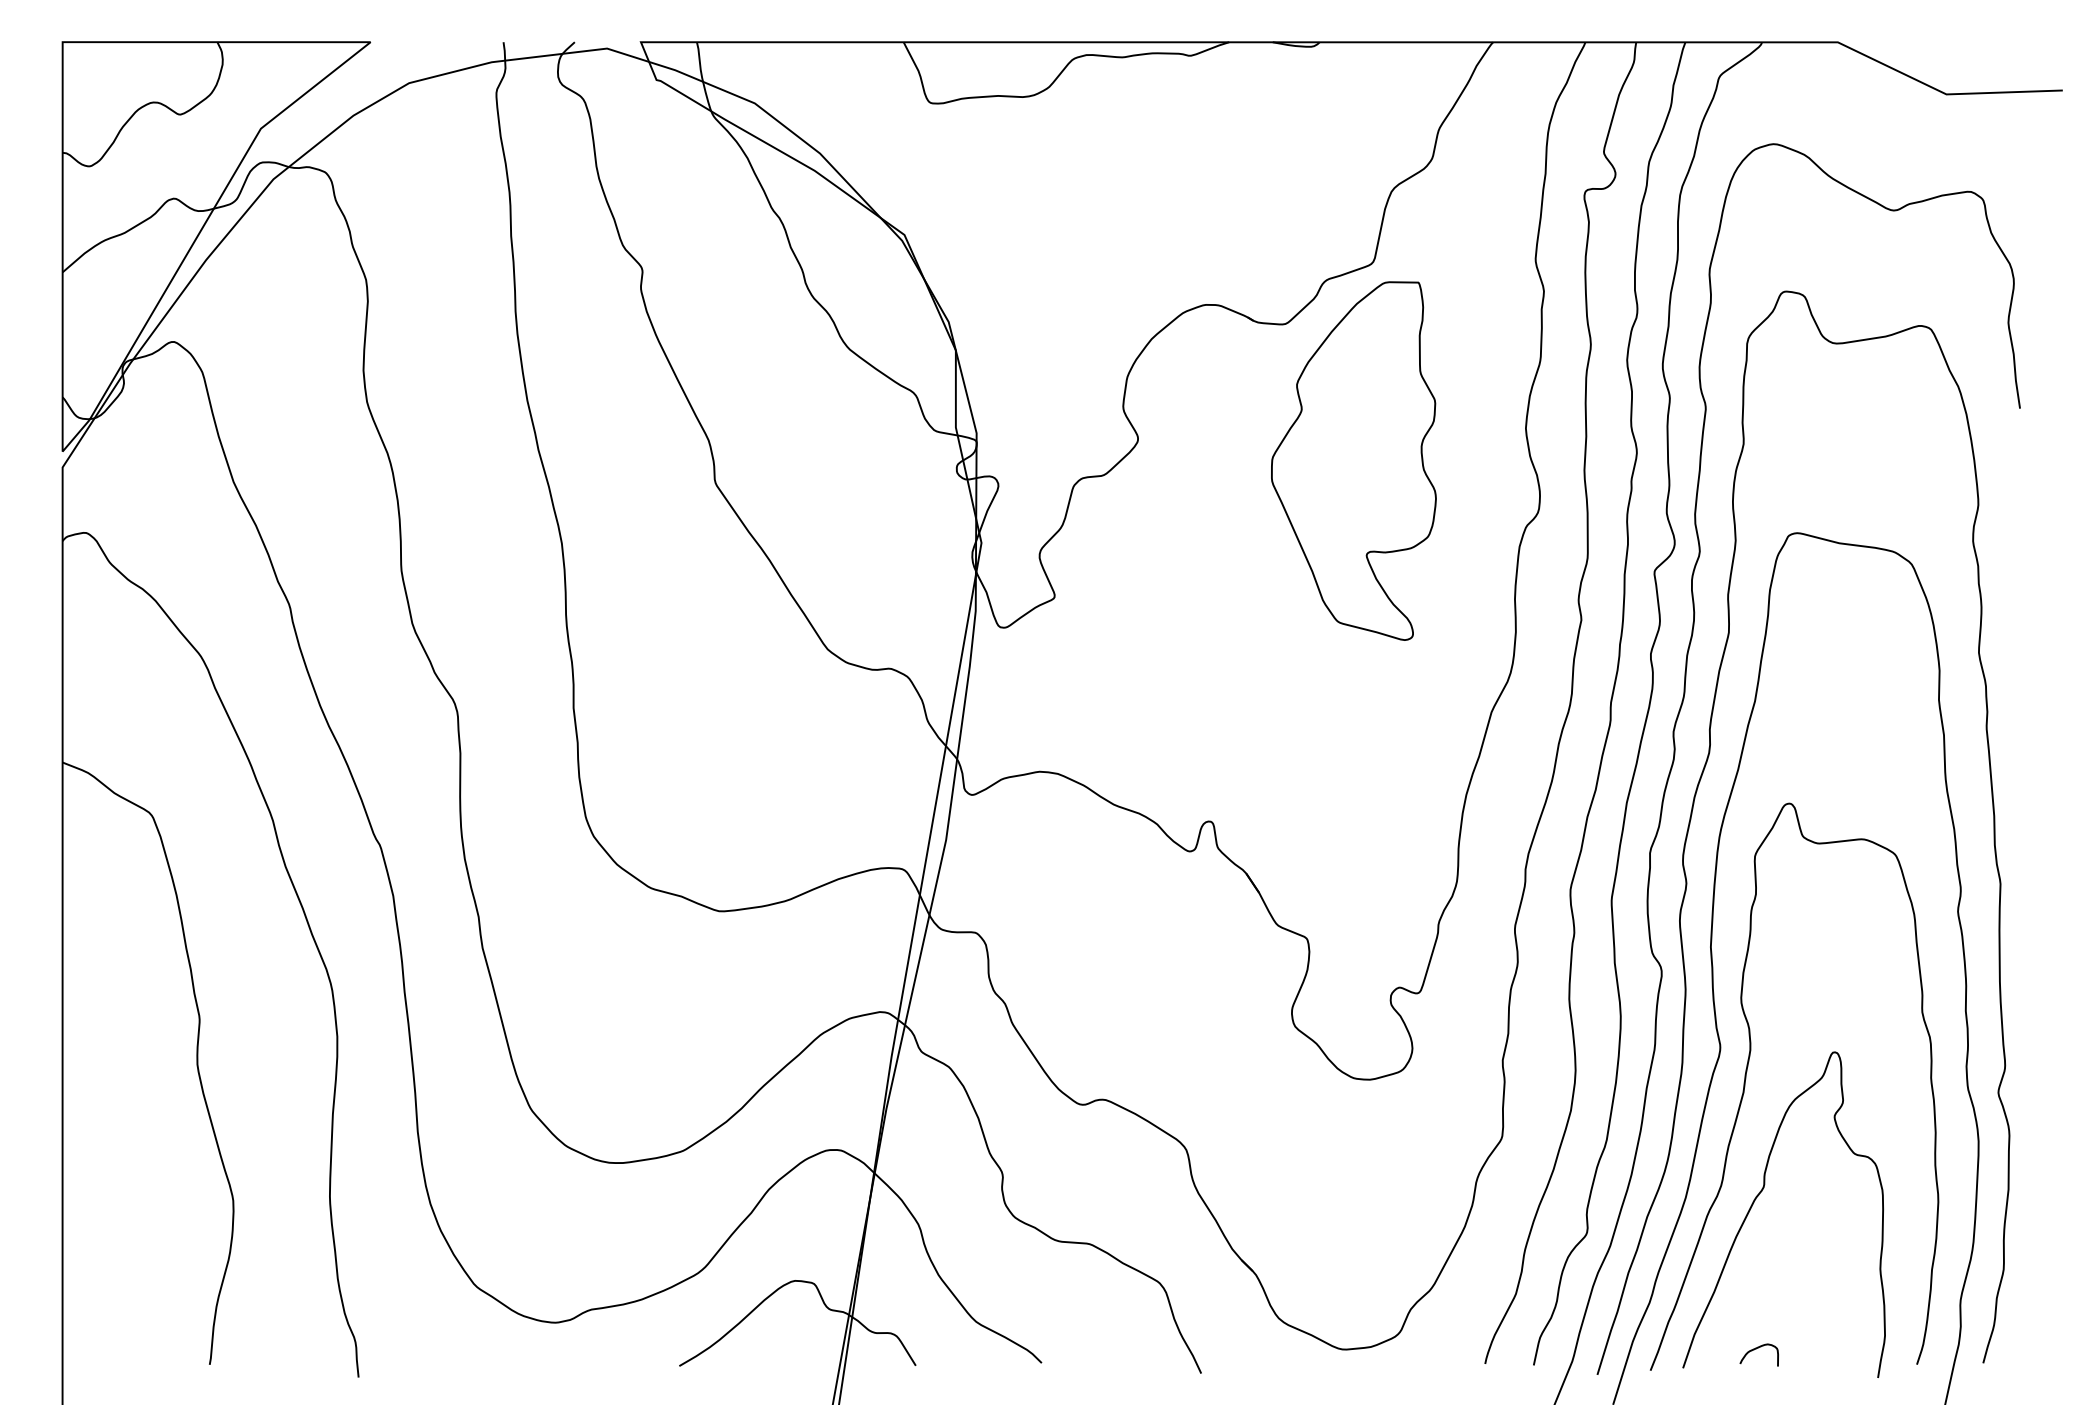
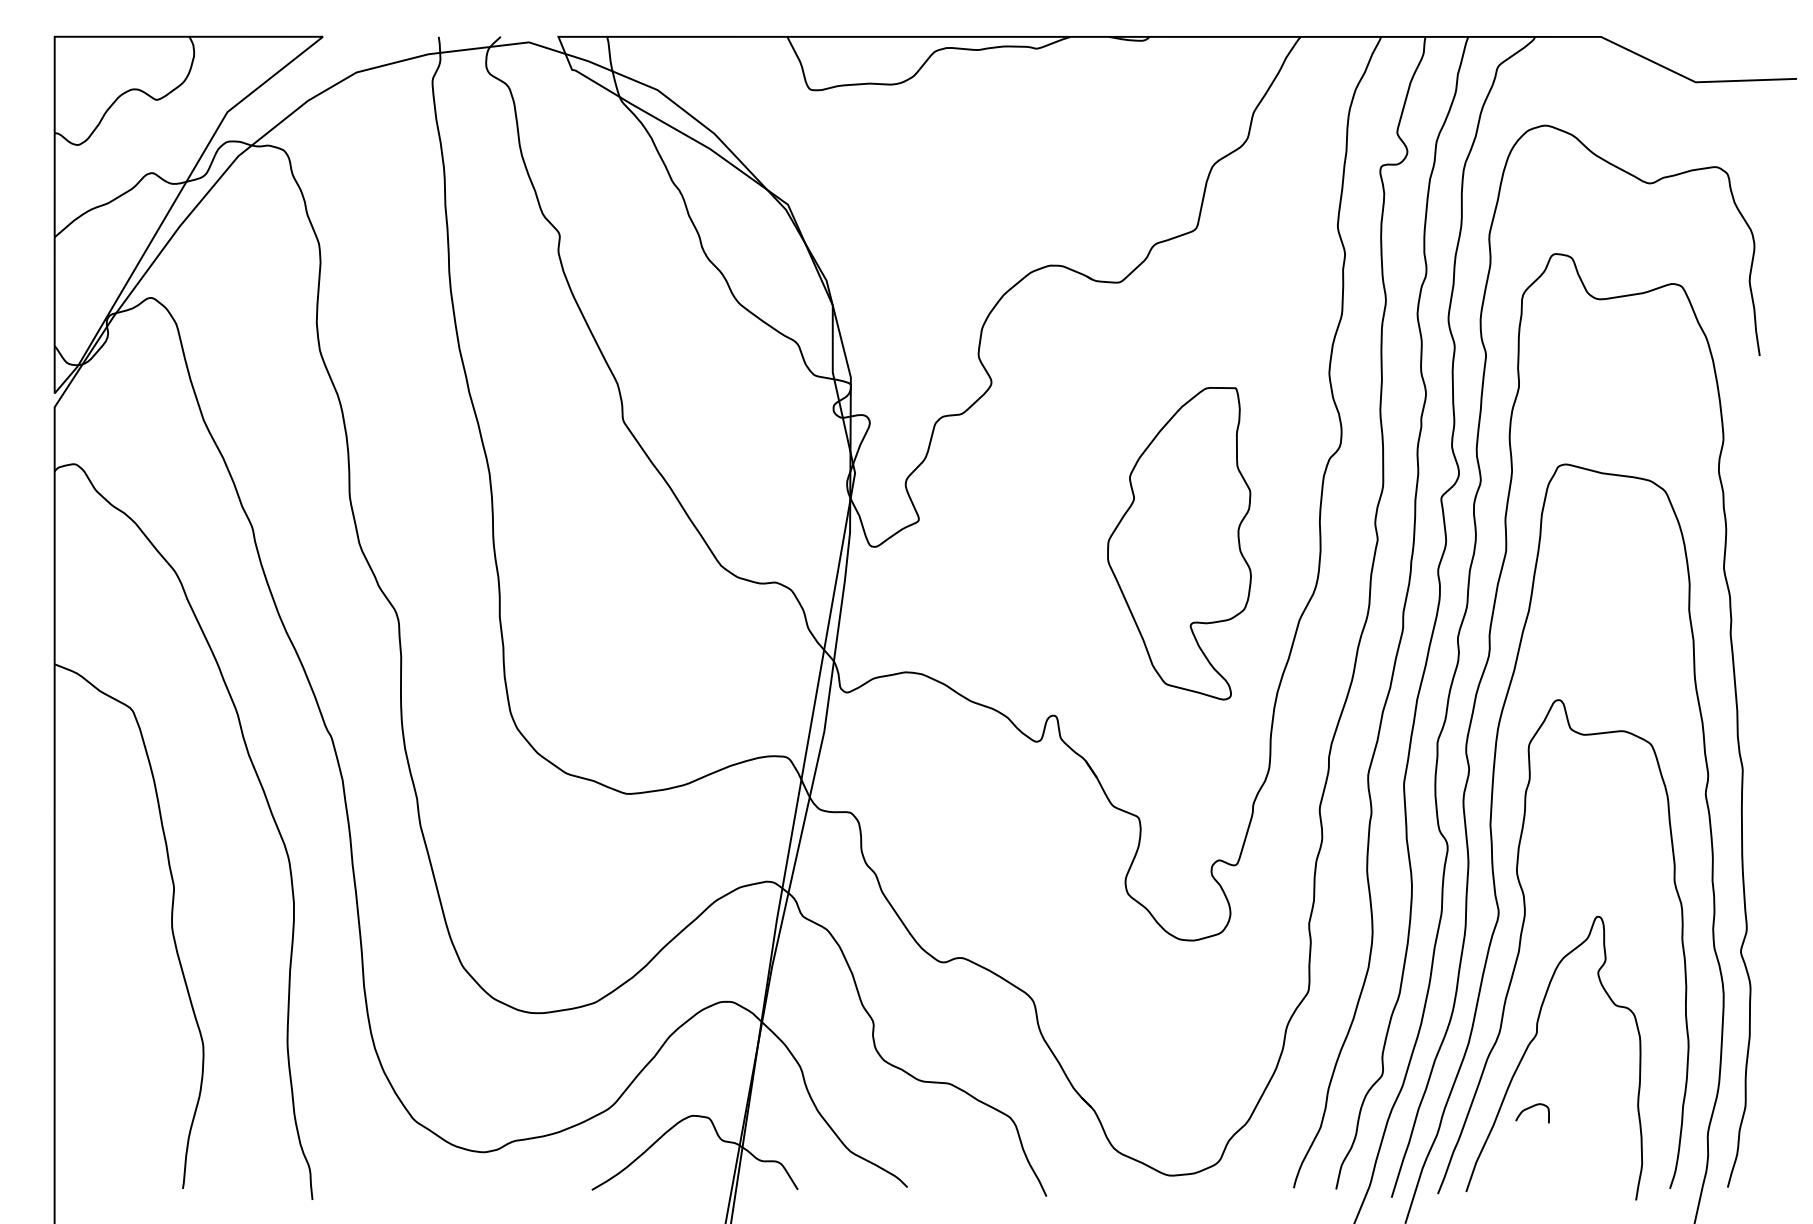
part: (1353, 460) -> (1179, 543), moved
curve: (1756, 1349) -> (1530, 1108), moved

